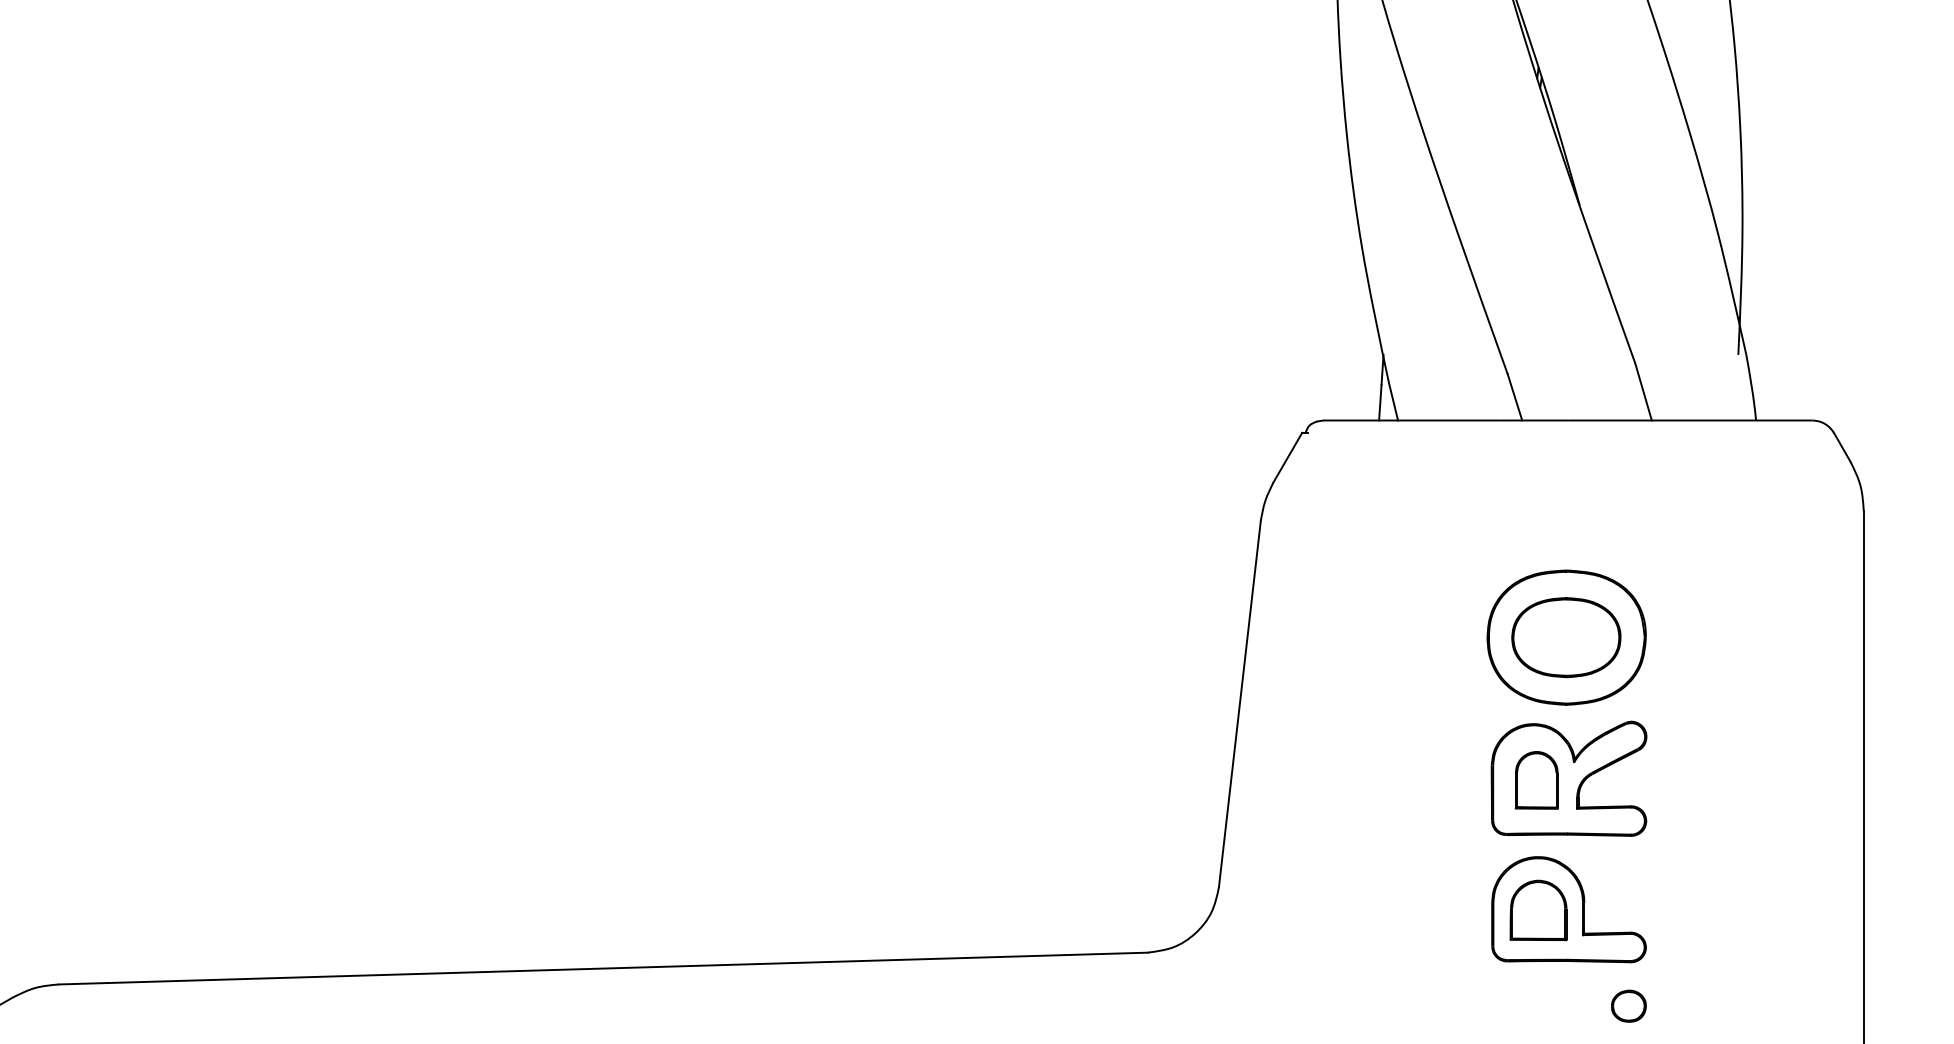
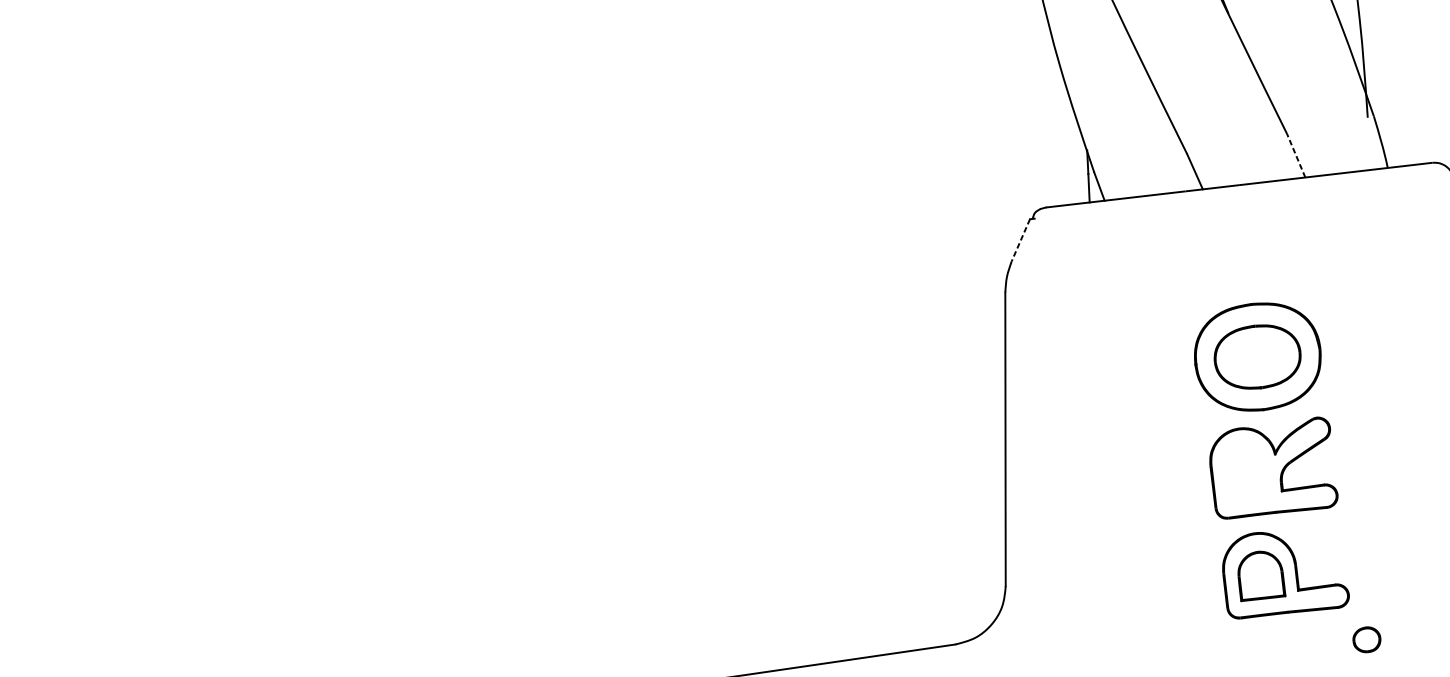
line: (1643, 392) -> (1296, 156), solid -> dashed
line: (1287, 457) -> (1020, 240), solid -> dashed
part: (1536, 780) -> (1247, 472), removed
part: (1628, 1005) -> (1366, 639), moved

